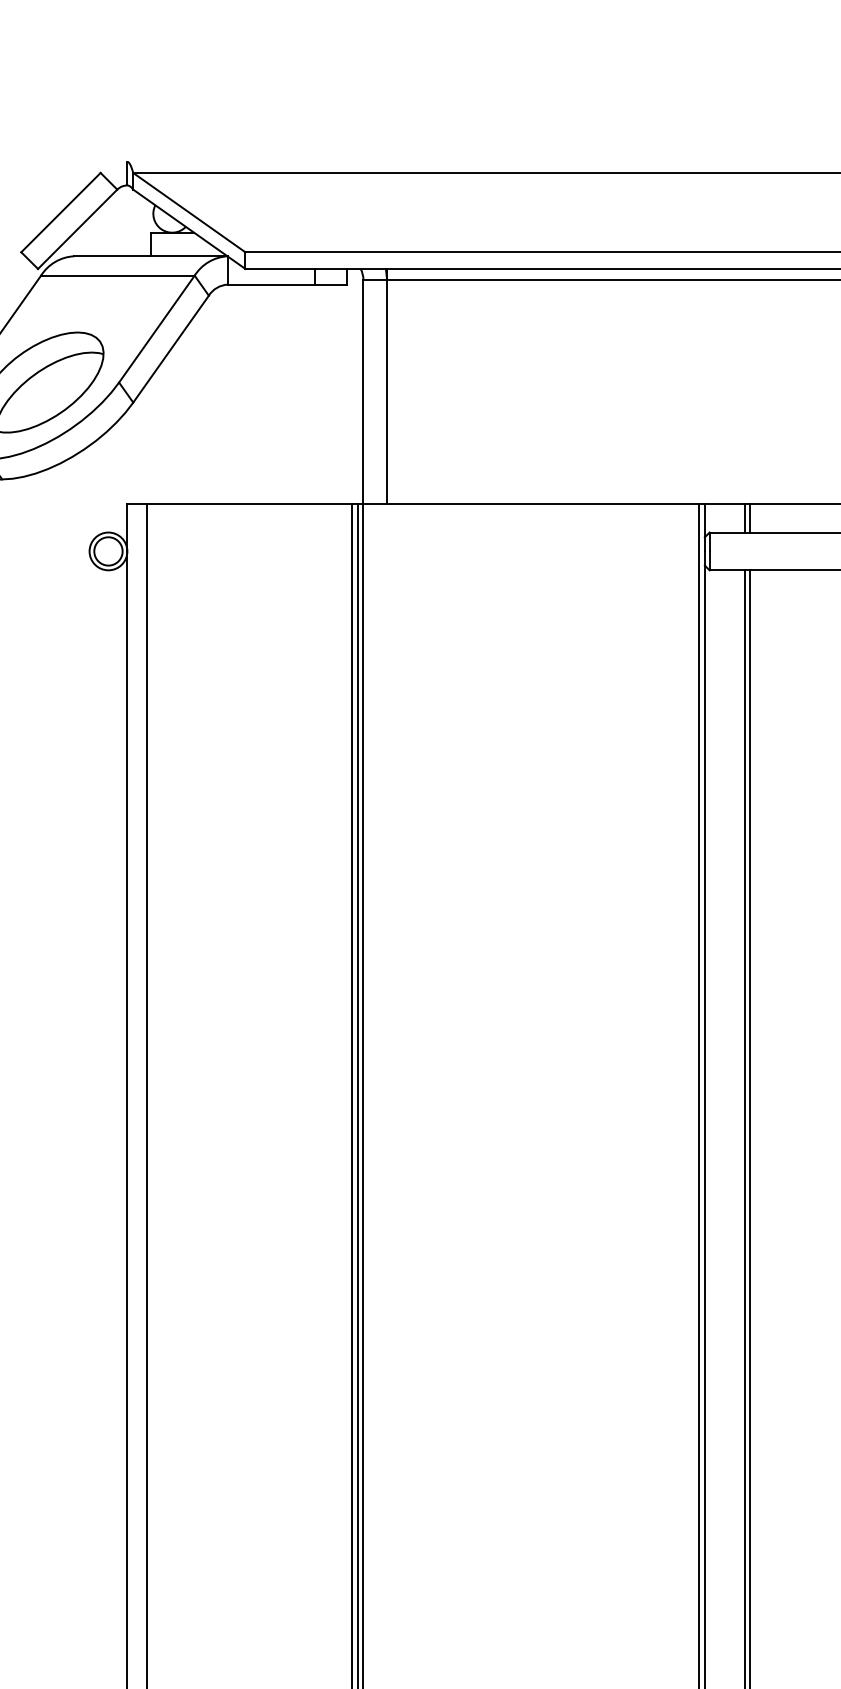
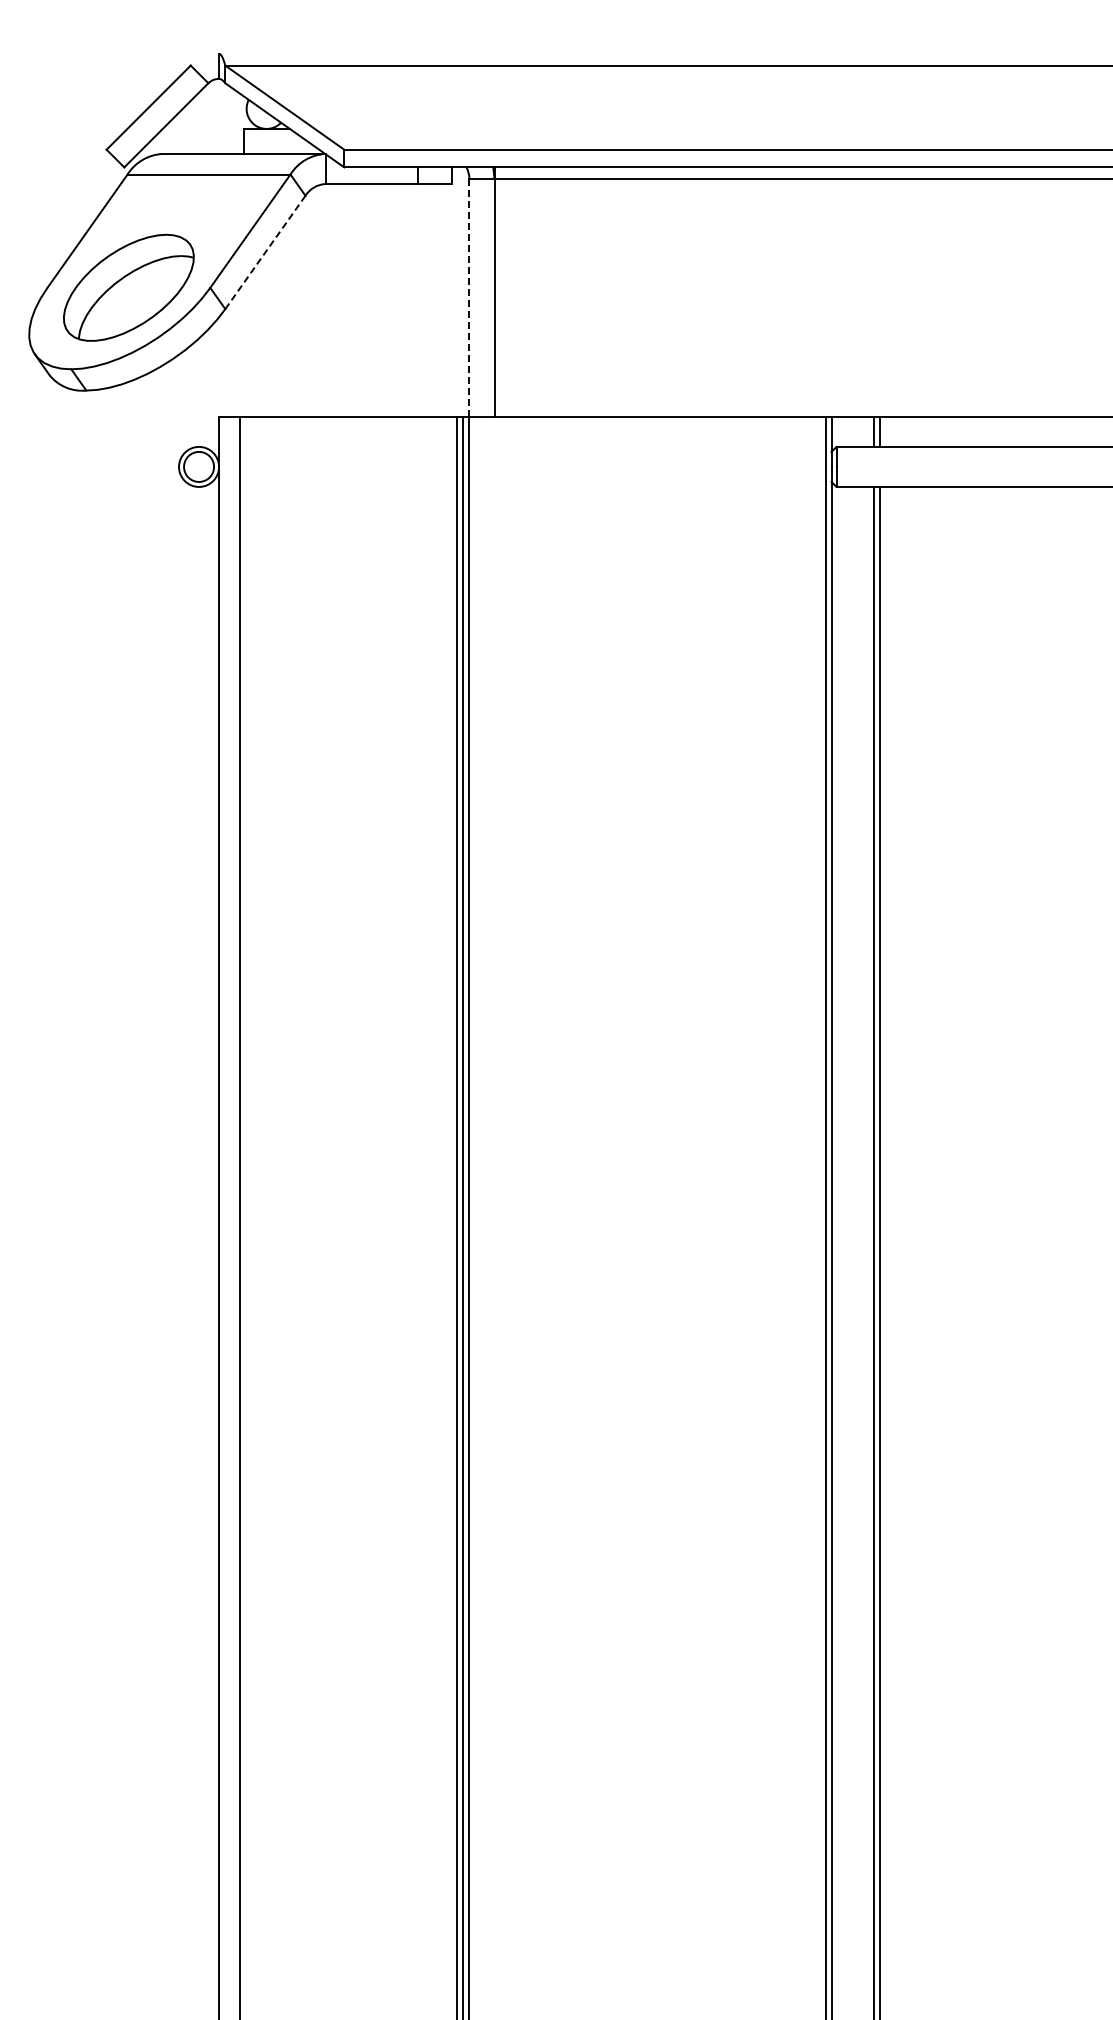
line: (171, 349) -> (265, 252), solid -> dashed
line: (363, 391) -> (469, 297), solid -> dashed

